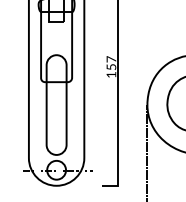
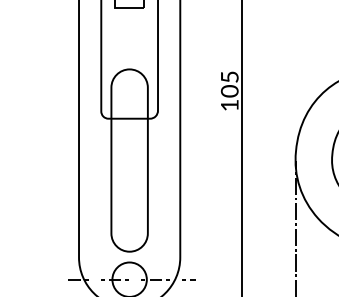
text: (111, 63) -> (229, 84), 157 -> 105

